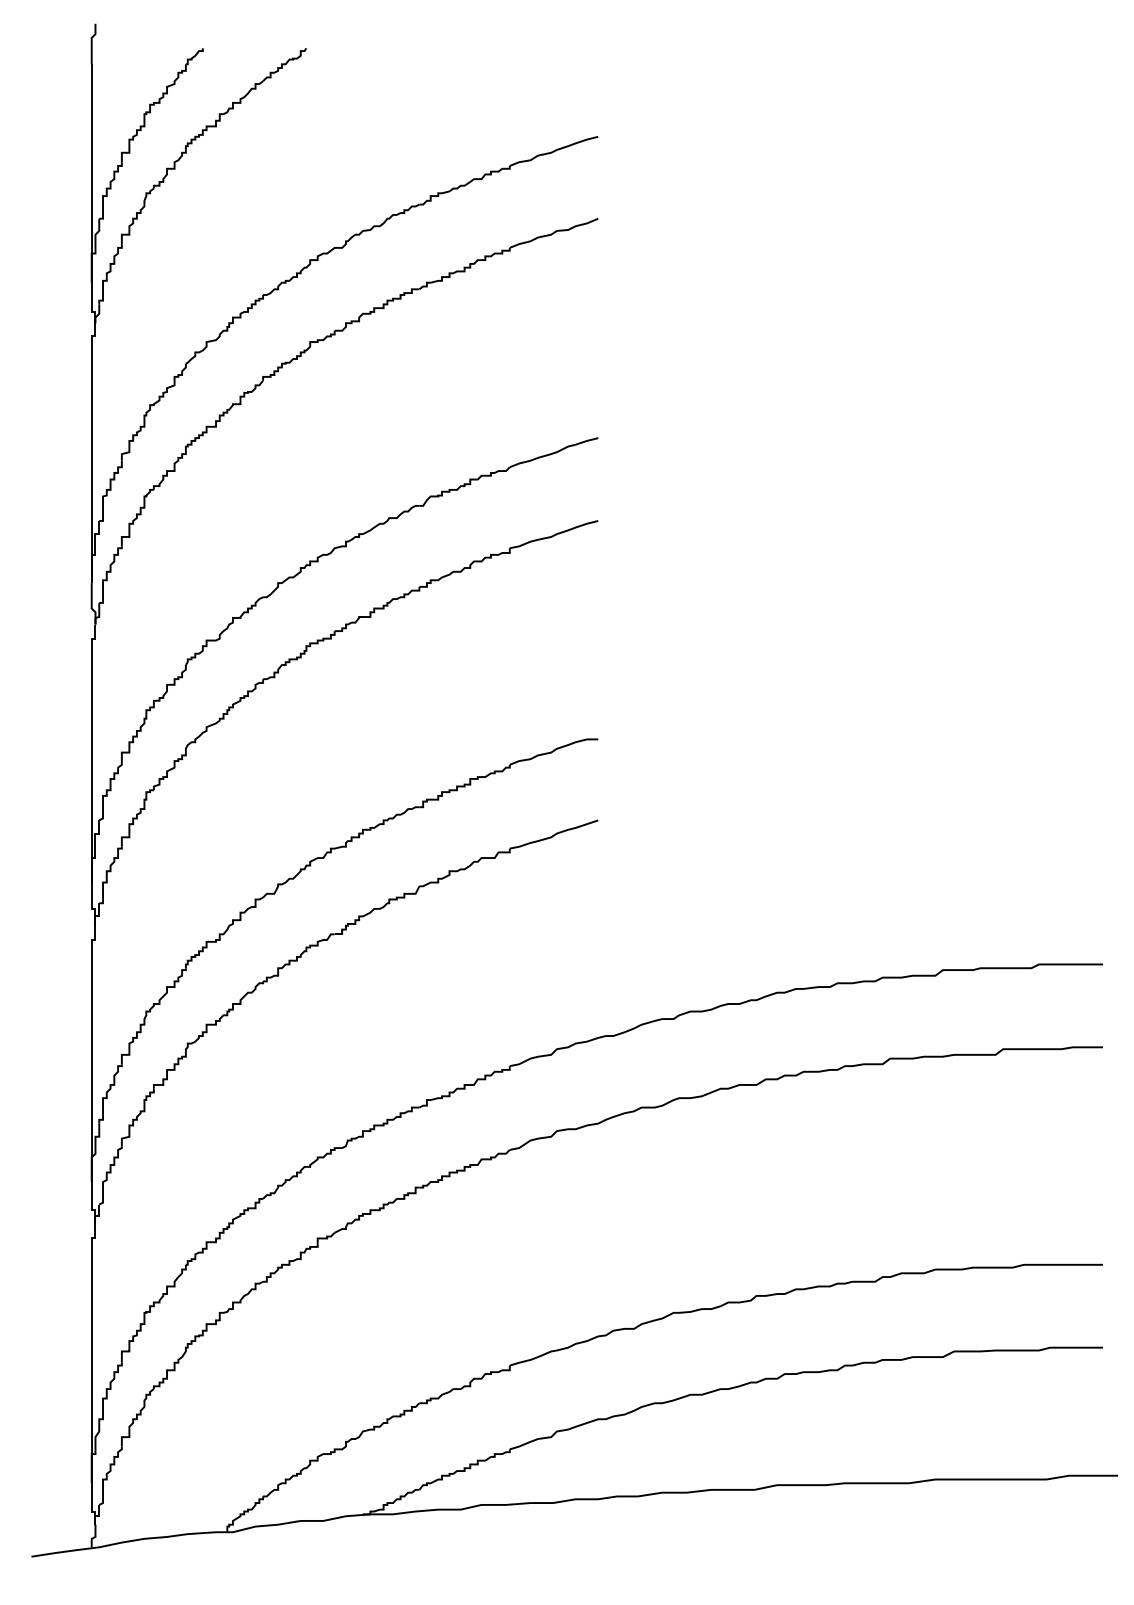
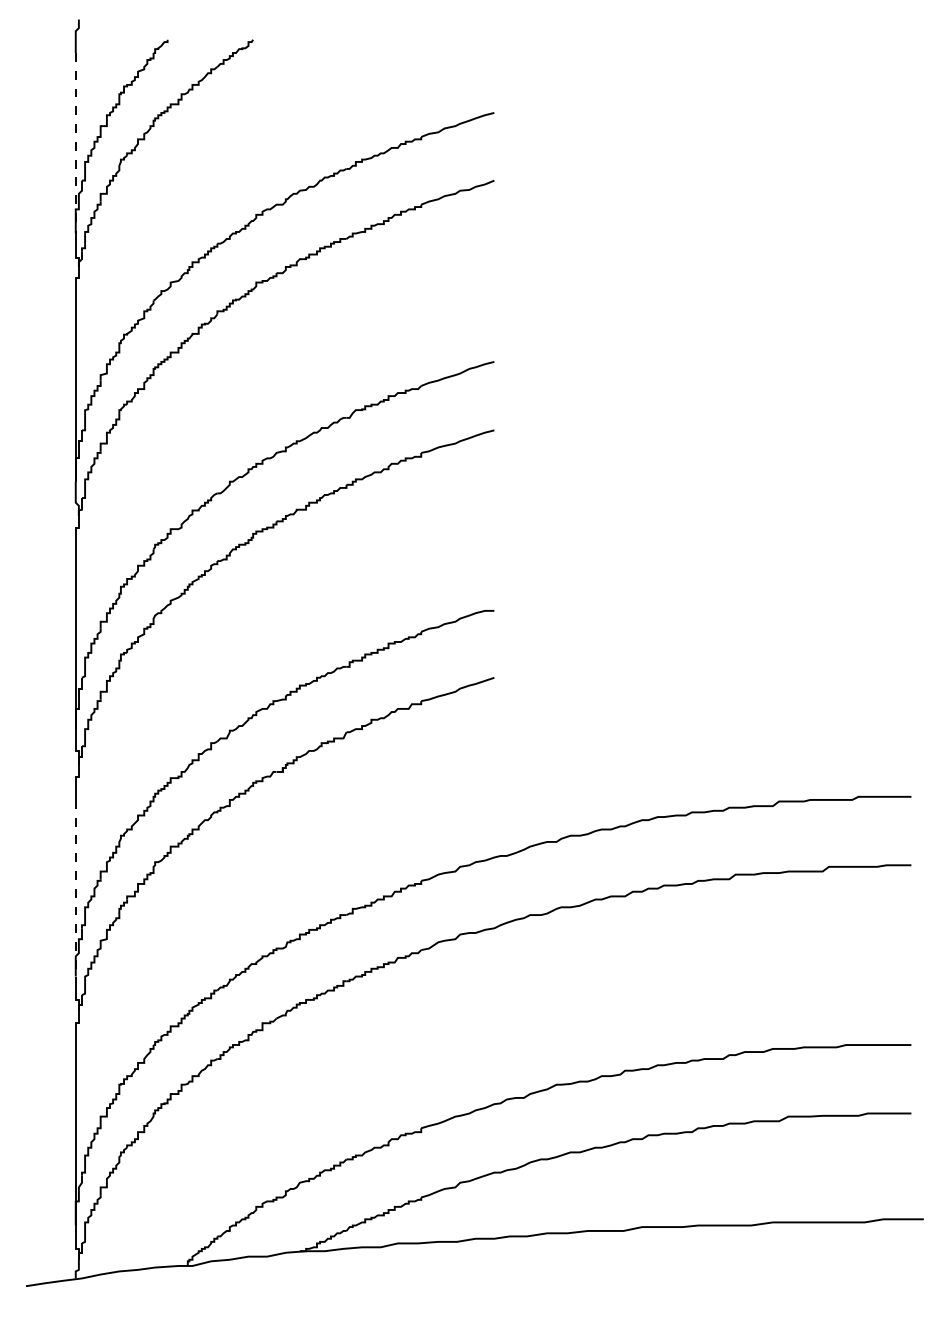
line: (91, 173) -> (75, 143), solid -> dashed
line: (91, 1075) -> (75, 888), solid -> dashed

